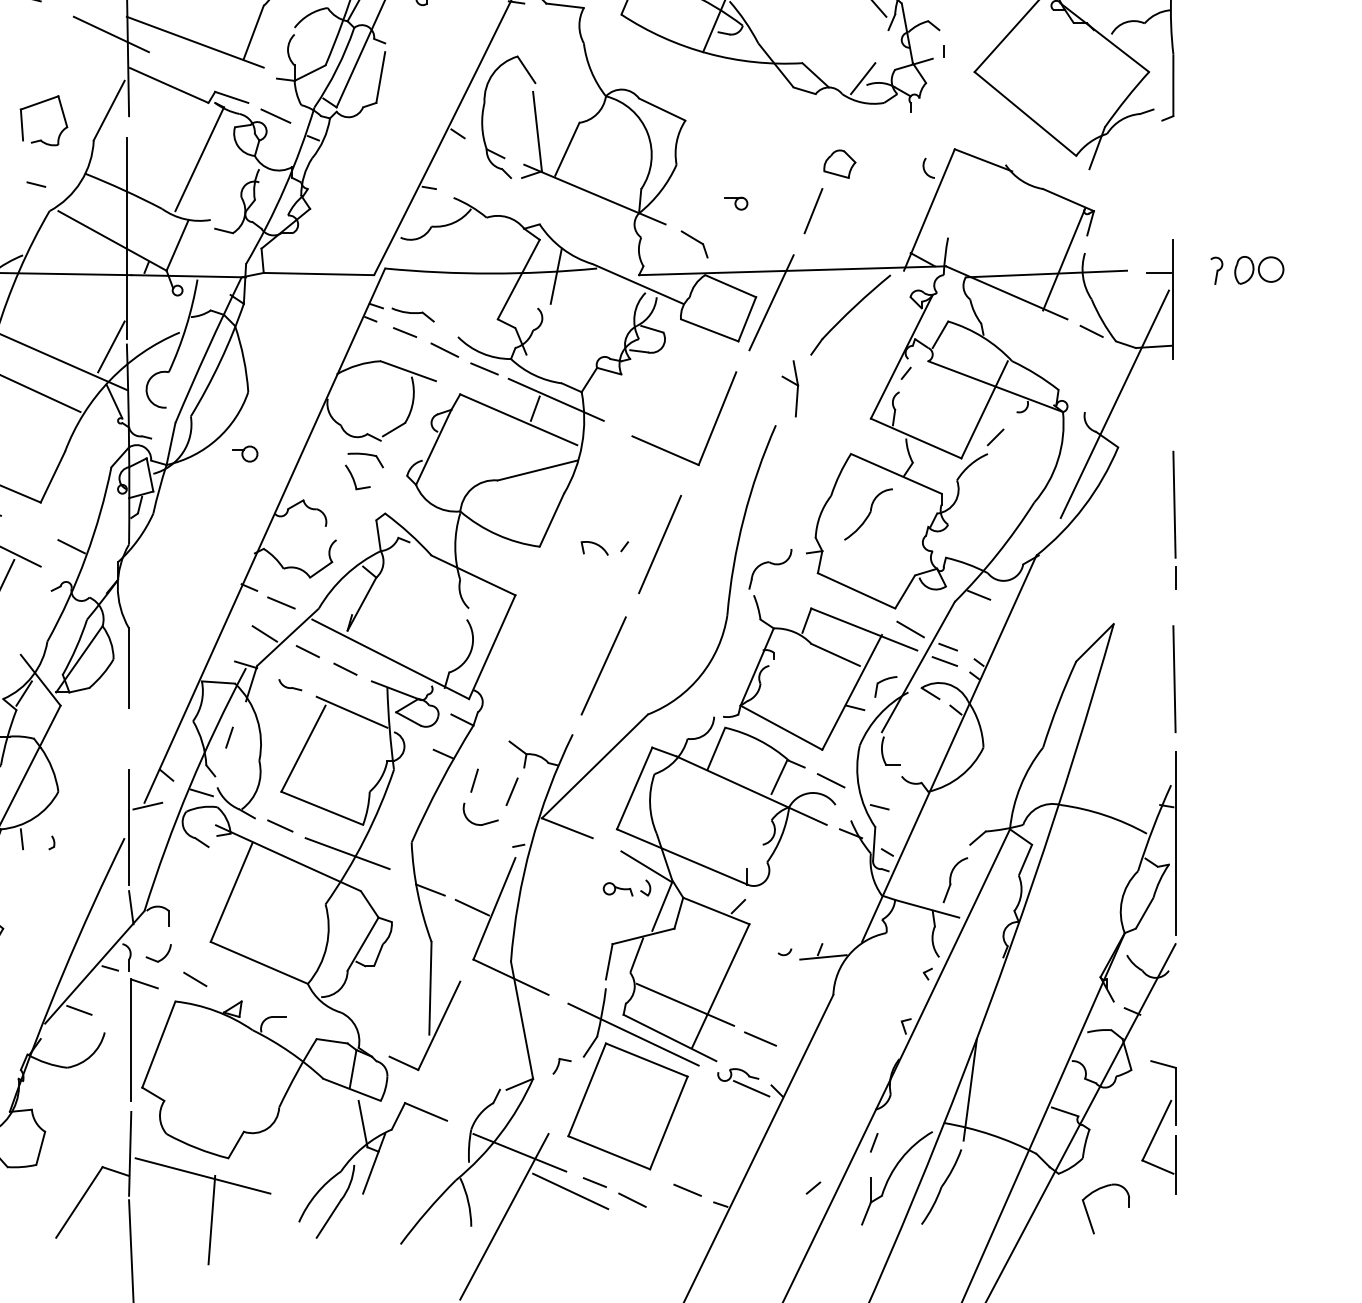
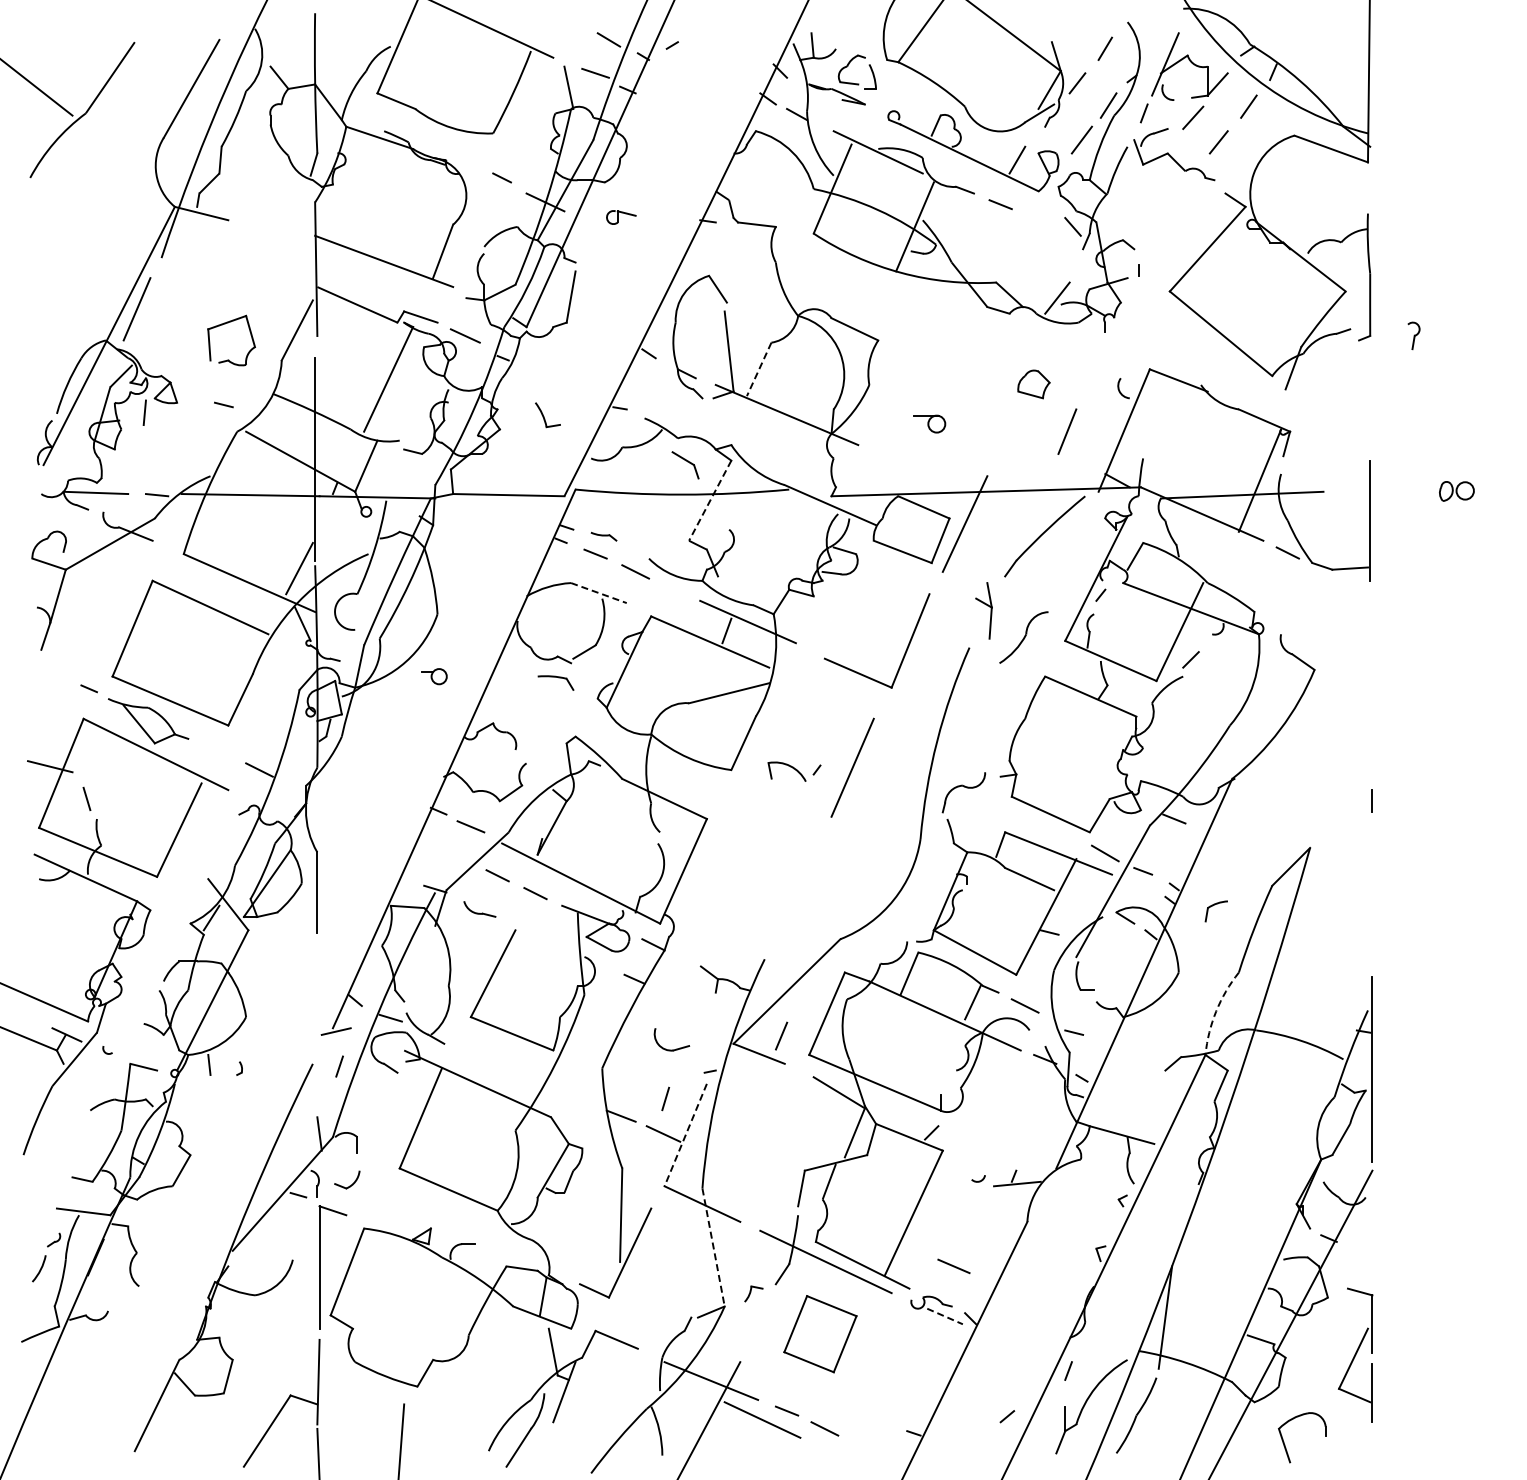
line: (111, 34) -> (299, 253), removed
line: (566, 149) -> (758, 369), solid -> dashed
part: (736, 203) -> (929, 424), size x1.4
line: (813, 210) -> (1067, 431), moved
part: (694, 244) -> (685, 465), moved
part: (1216, 270) -> (1413, 335), moved
part: (1258, 270) -> (1456, 491), size x0.7
line: (1158, 273) -> (1355, 494), removed
line: (555, 276) -> (747, 497), removed
line: (519, 280) -> (710, 501), solid -> dashed
part: (412, 315) -> (603, 536), size x0.6
line: (484, 368) -> (675, 590), removed
line: (407, 371) -> (598, 593), solid -> dashed
line: (1114, 404) -> (1310, 626), removed
part: (357, 477) -> (547, 415), moved
line: (1174, 504) -> (1371, 727), removed
part: (868, 514) -> (1023, 637), moved
part: (594, 548) -> (786, 771), size x1.4
line: (265, 633) -> (454, 857), removed
line: (944, 661) -> (1139, 885), removed
line: (603, 666) -> (795, 890), removed
line: (1174, 679) -> (1371, 903), removed
part: (289, 685) -> (479, 909), size x1.4
part: (885, 687) -> (1215, 911), moved
line: (351, 711) -> (541, 936), removed
line: (229, 737) -> (339, 1066), moved
line: (474, 780) -> (665, 1098), moved
arc: (1020, 786) -> (1216, 1011), solid -> dashed
line: (512, 791) -> (781, 1035), moved
line: (279, 825) -> (469, 1051), removed
line: (129, 826) -> (317, 1052), removed
line: (347, 853) -> (537, 1079), removed
part: (955, 880) -> (1150, 1106), removed
part: (627, 887) -> (819, 1113), removed
line: (494, 909) -> (685, 1135), solid -> dashed
line: (195, 978) -> (384, 1205), removed
line: (685, 1004) -> (878, 1231), removed
line: (79, 1010) -> (267, 1237), removed
line: (521, 1020) -> (713, 1247), solid -> dashed
line: (752, 1088) -> (945, 1316), solid -> dashed
part: (628, 1105) -> (820, 1333), size x0.6
line: (202, 1176) -> (391, 1404), removed
line: (687, 1189) -> (880, 1418), removed

